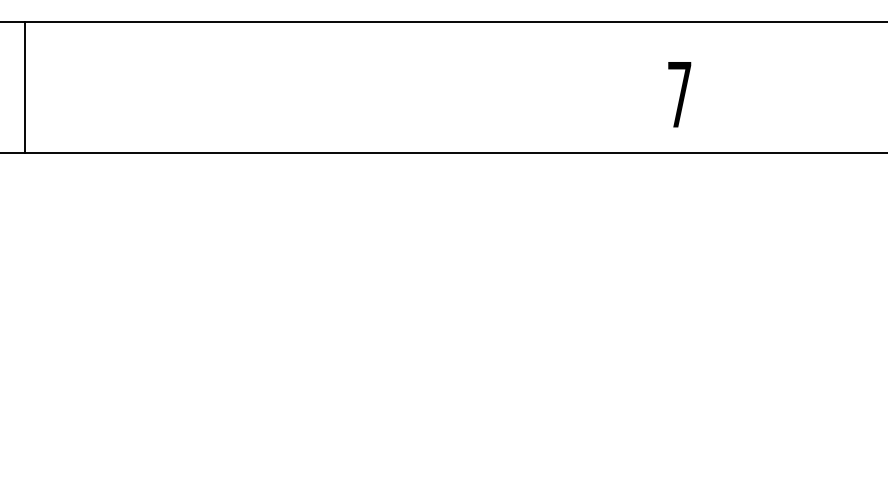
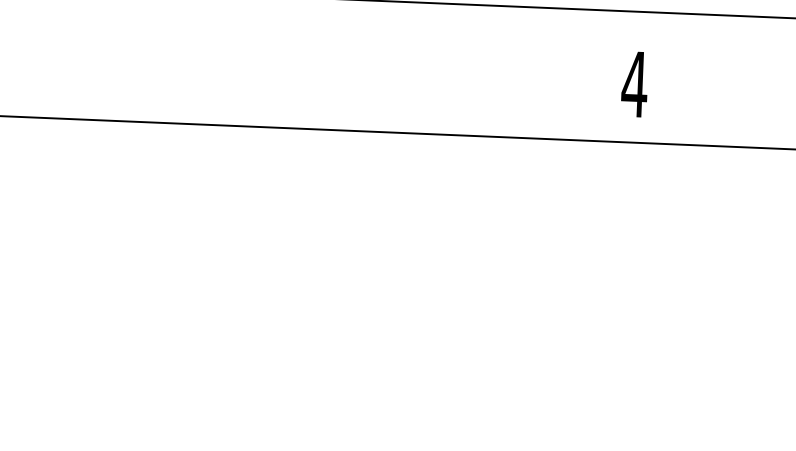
text: (679, 94) -> (634, 84), 7 -> 4

